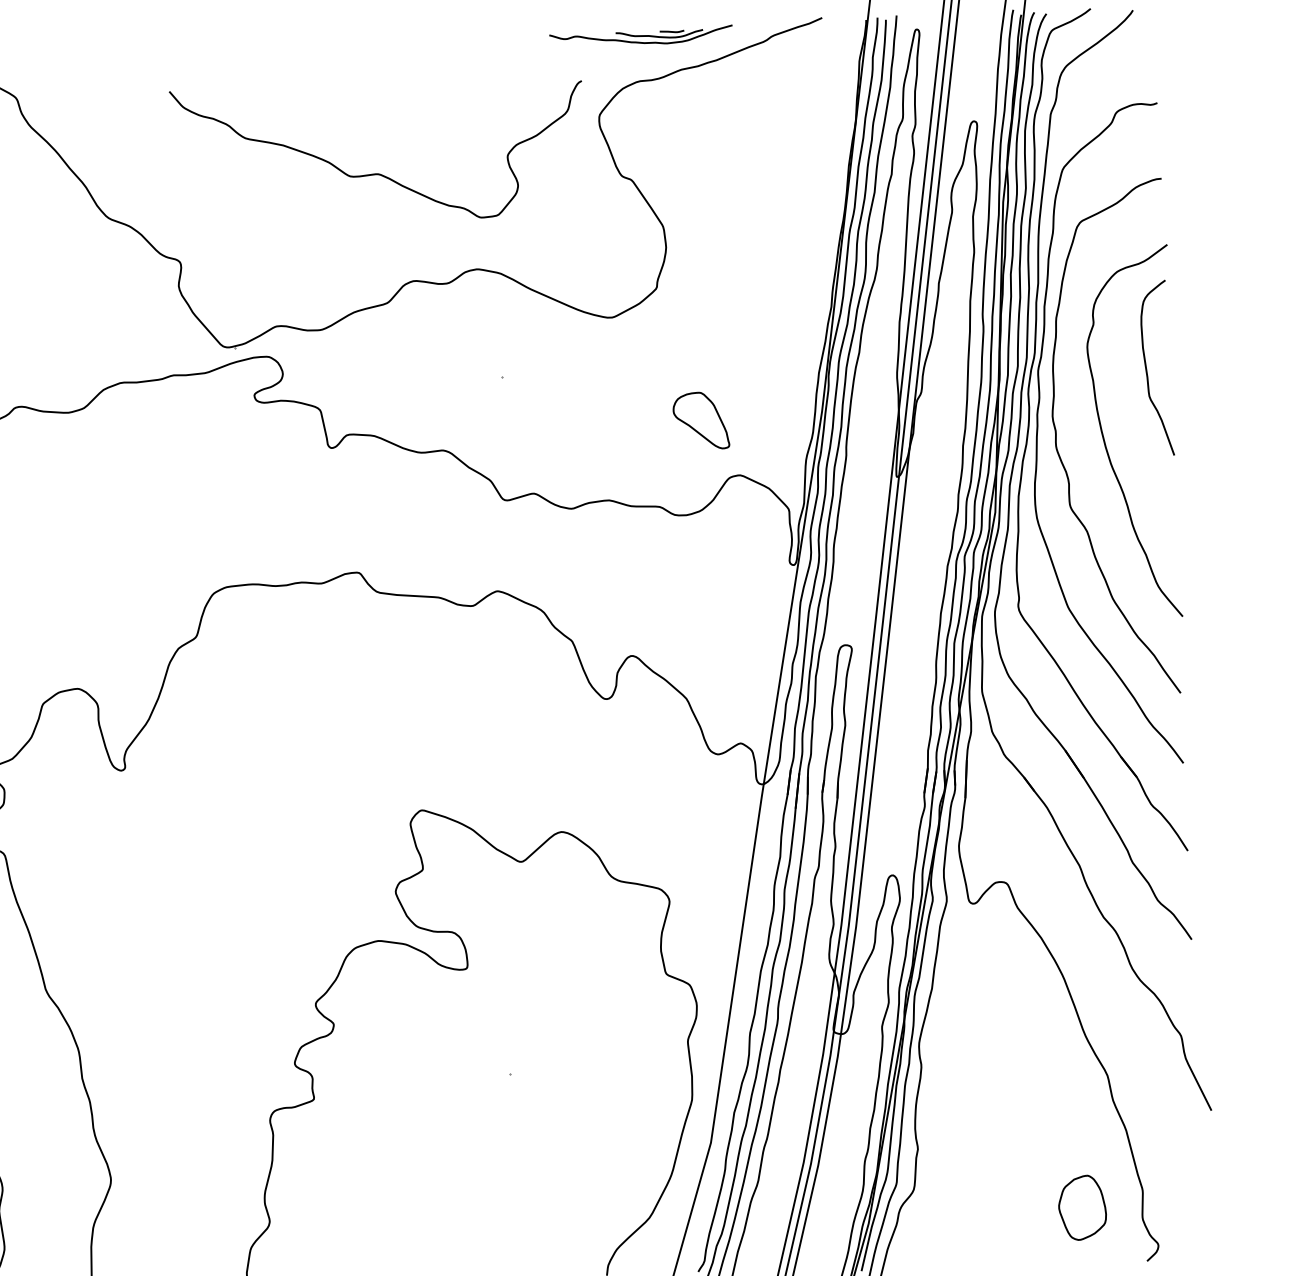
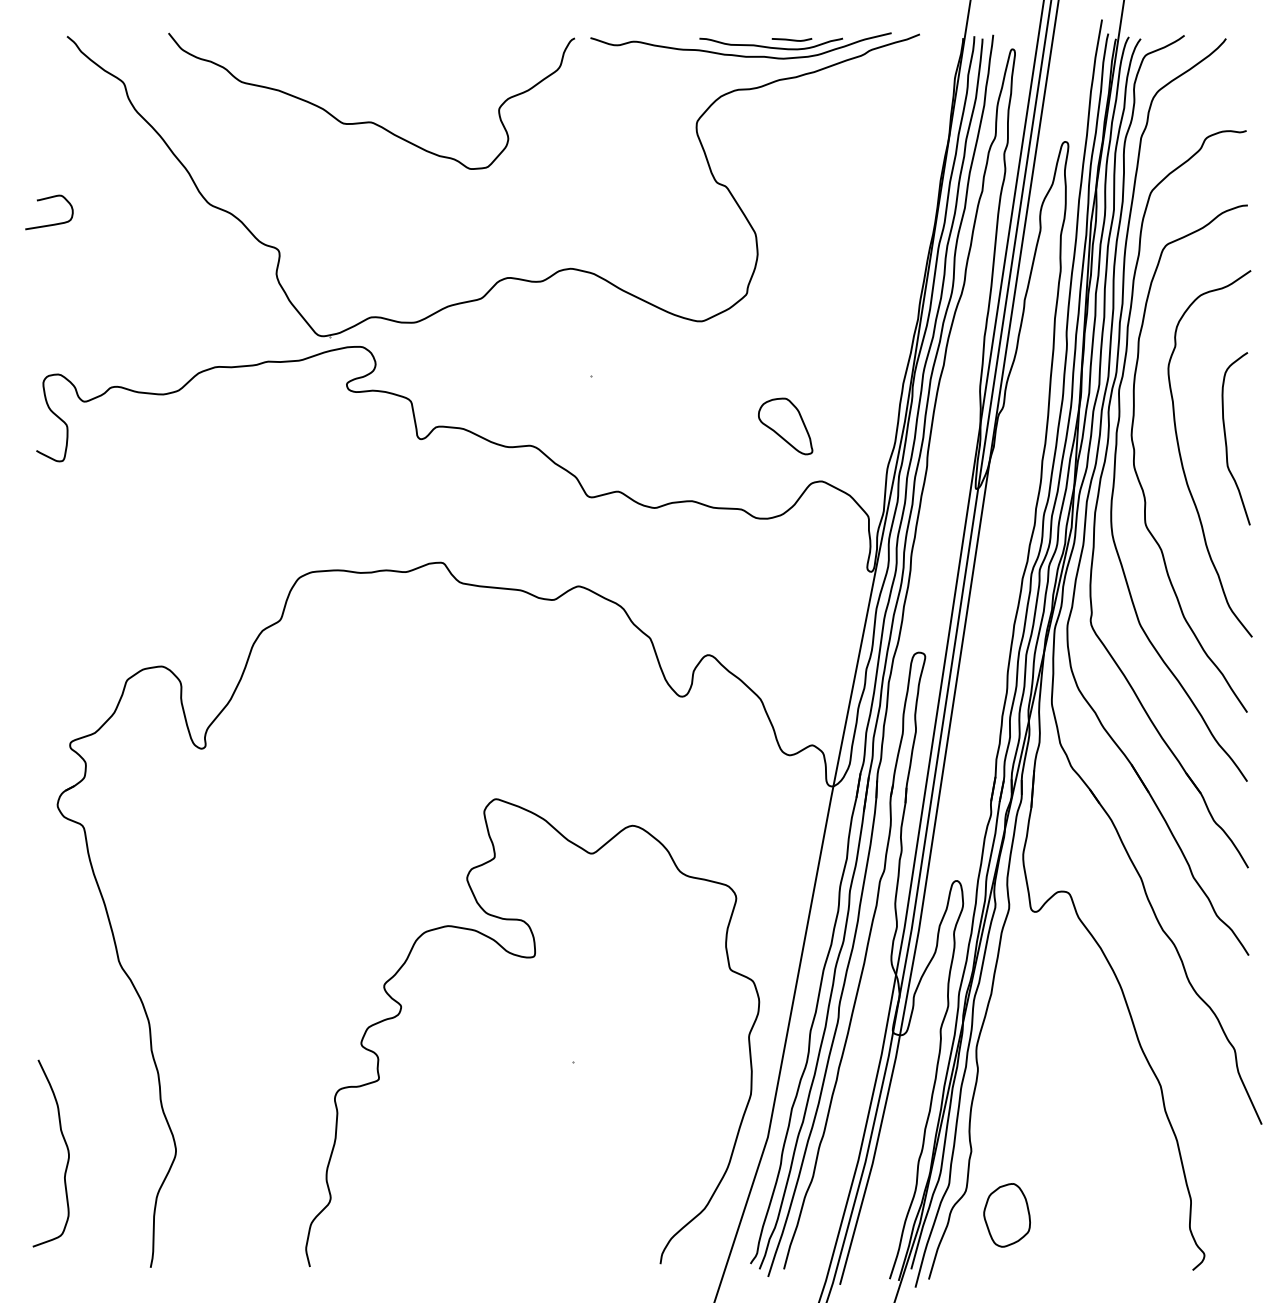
part: (640, 36) -> (740, 45), size x1.67
curve: (378, 173) -> (371, 121), moved
curve: (1147, 368) -> (1226, 438), moved
part: (1081, 1208) -> (1006, 1215), moved

